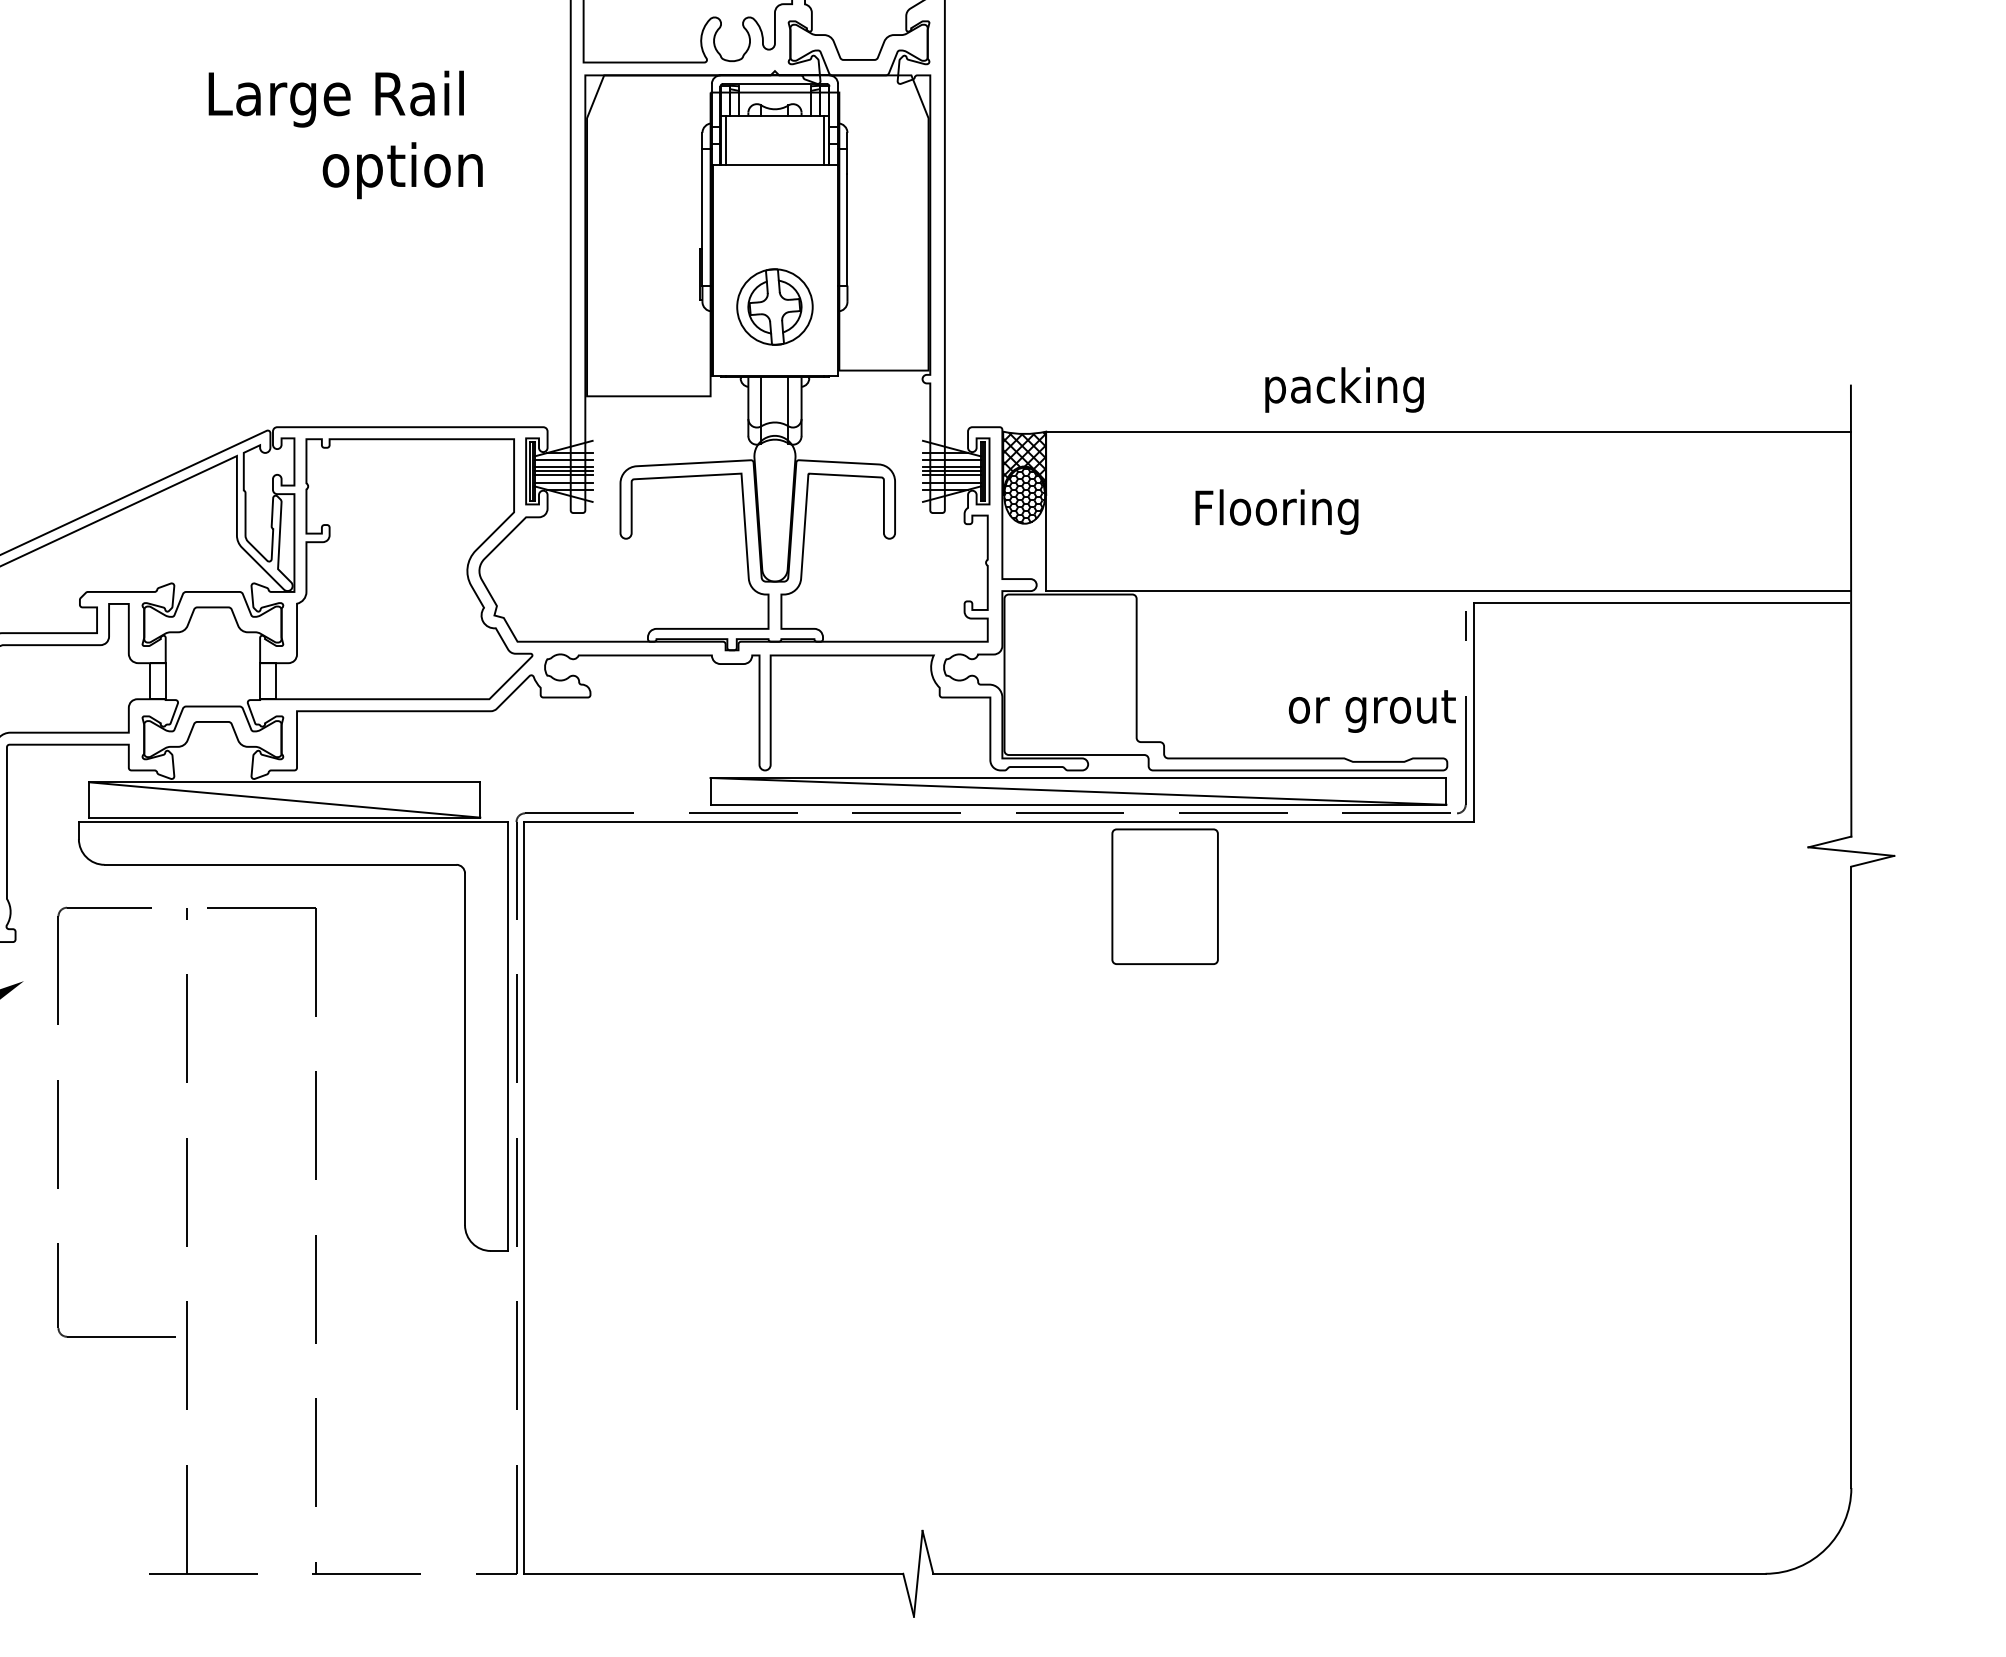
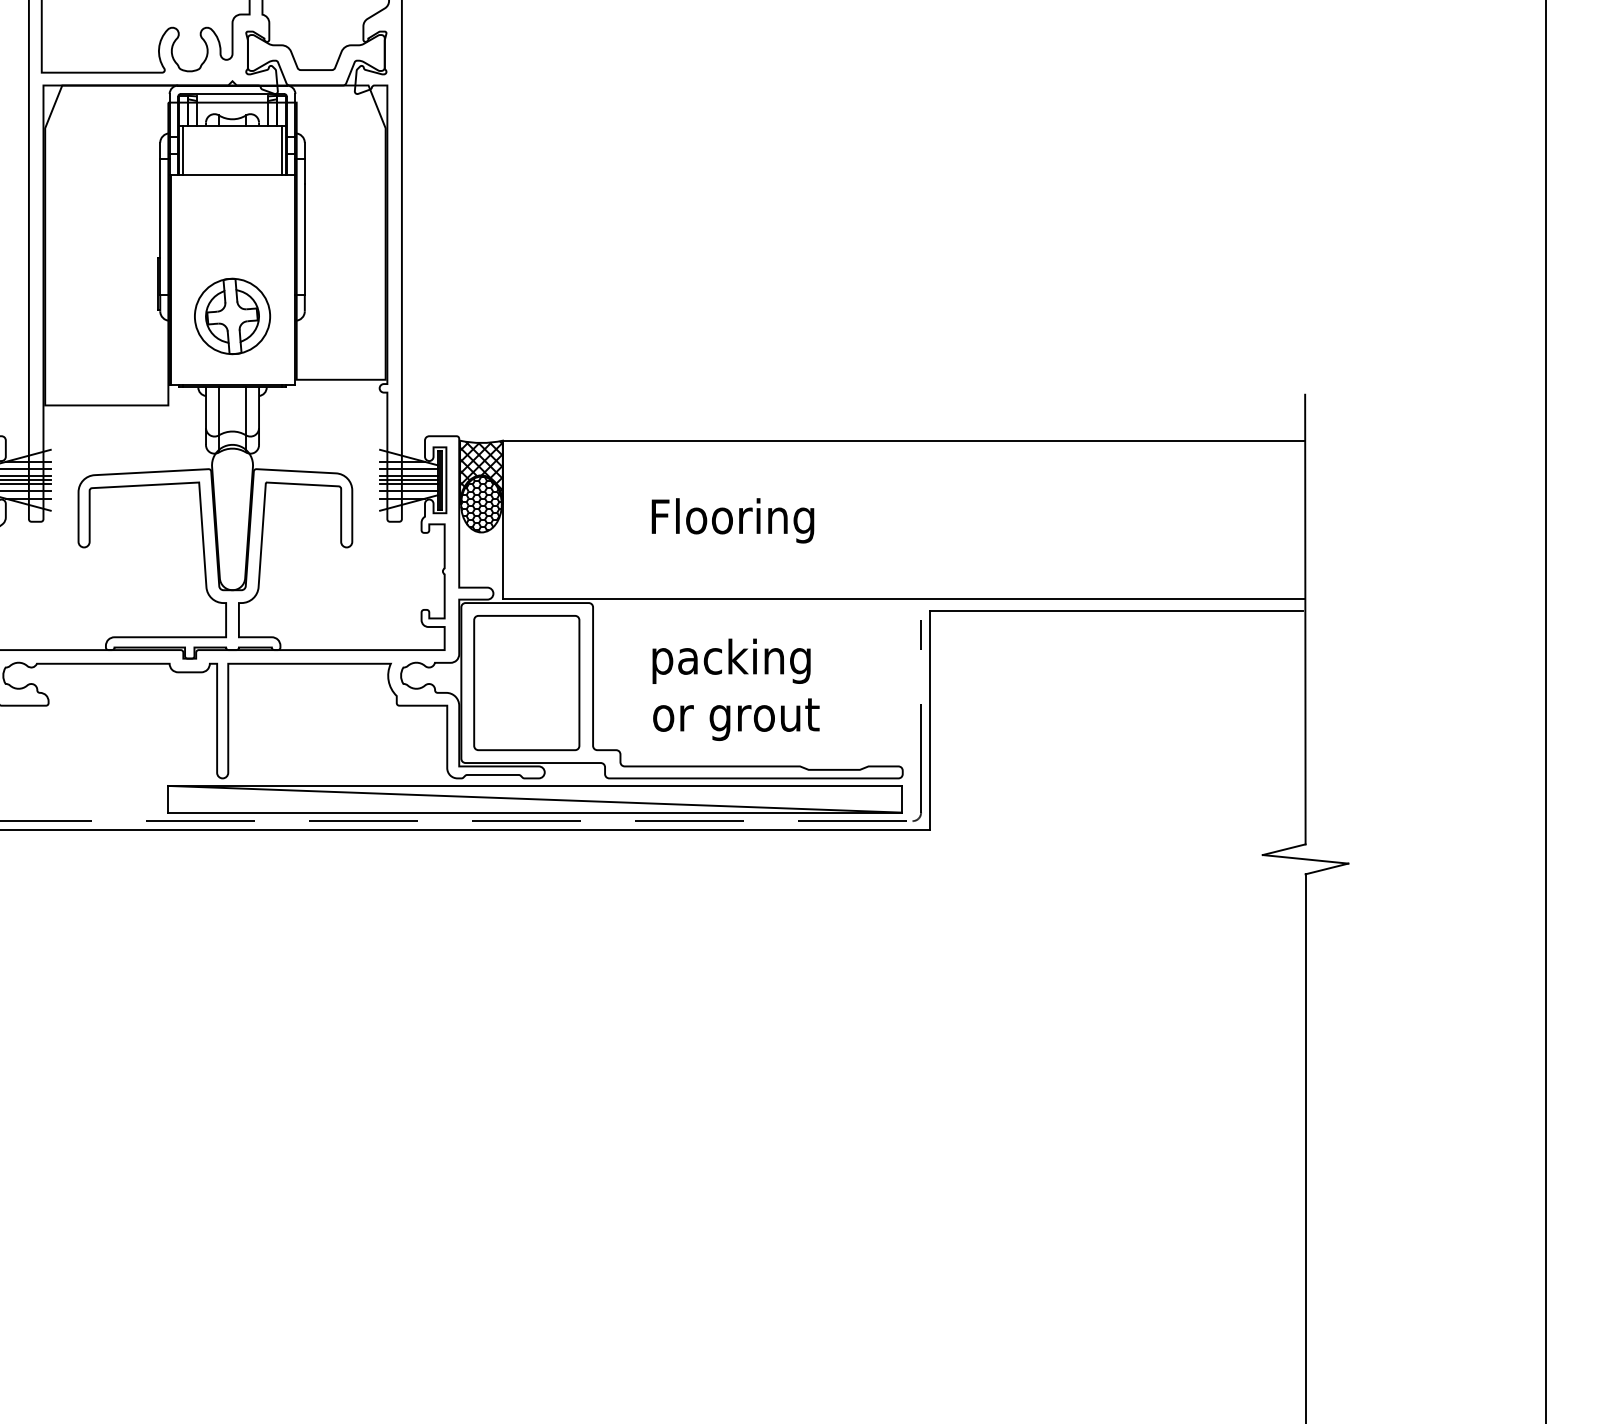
text: (1344, 389) -> (731, 660), moved
text: (1371, 711) -> (735, 719), moved
part: (1164, 896) -> (526, 682), moved

